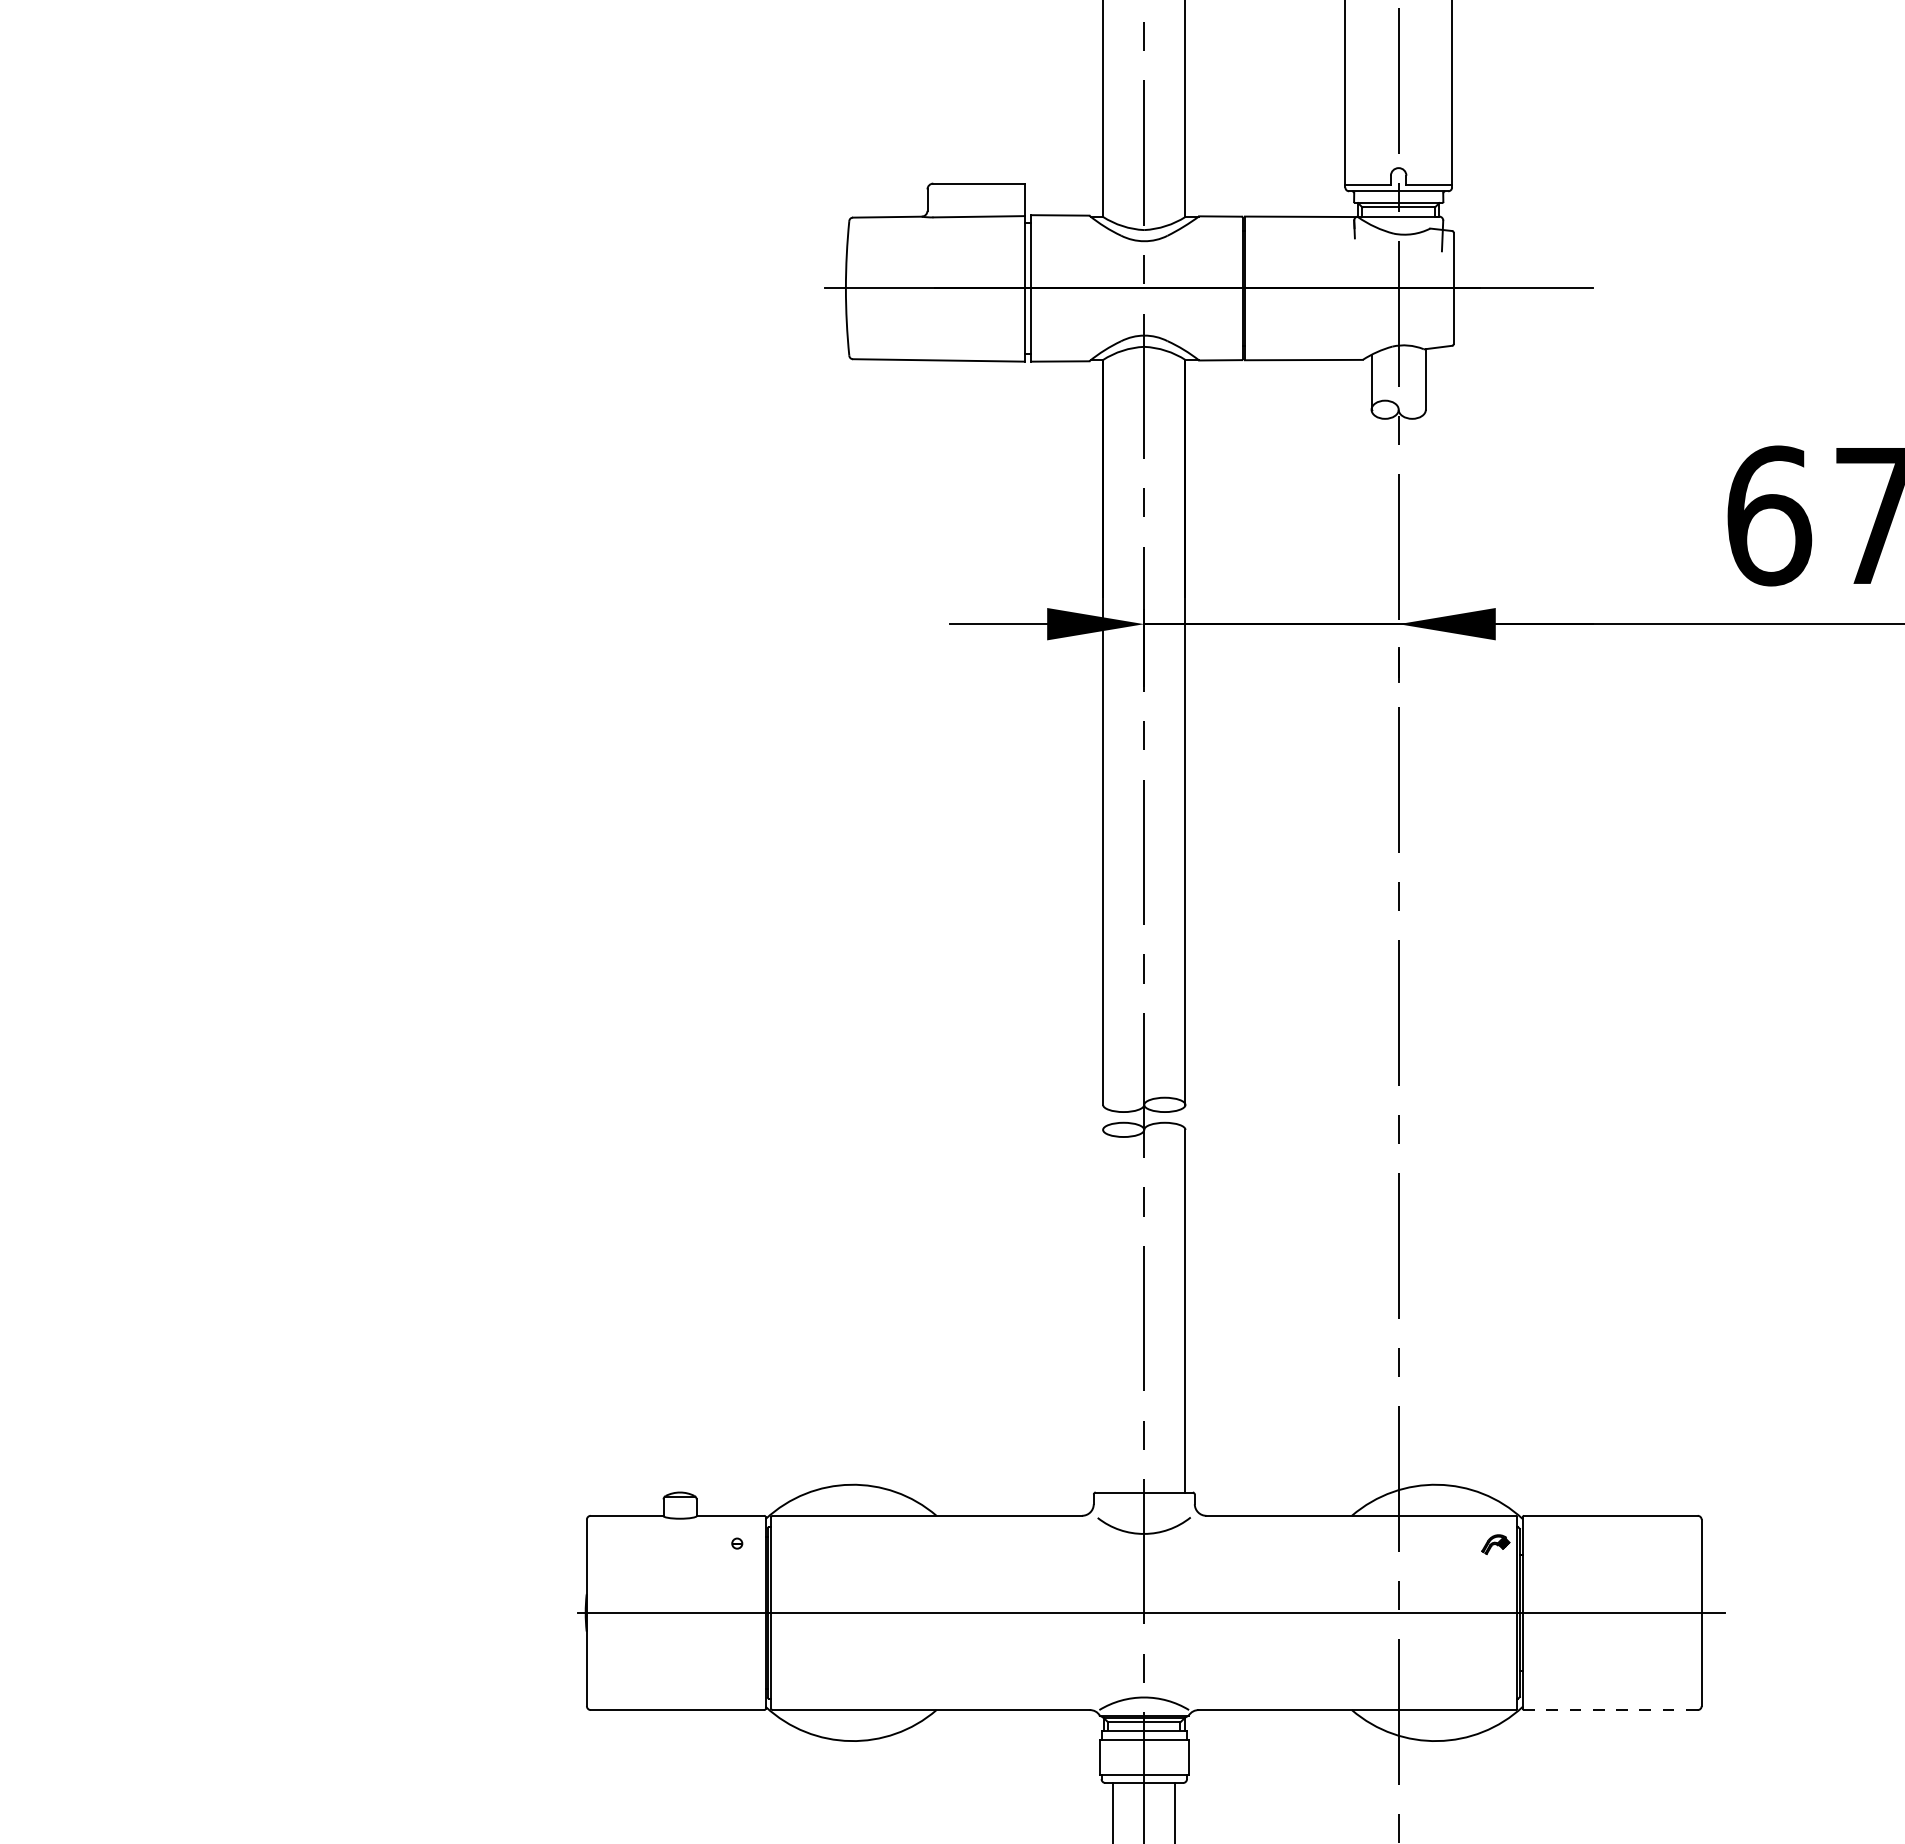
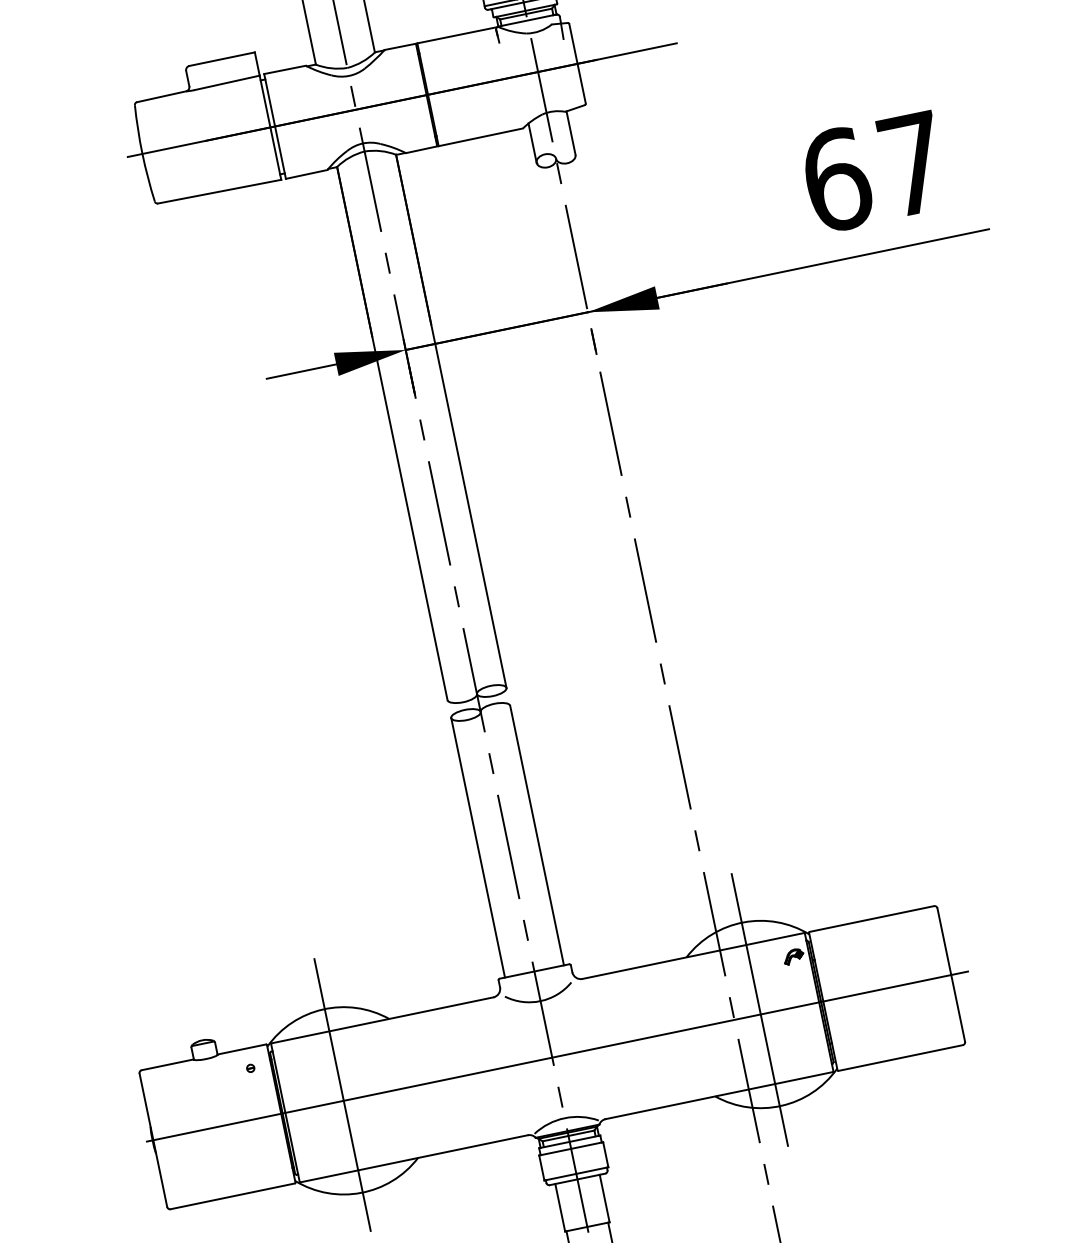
line: (1103, 1310) -> (478, 847), added
line: (852, 1604) -> (342, 1094), added
line: (1435, 1606) -> (759, 1009), added
line: (1610, 1710) -> (900, 1058), dashed -> solid

